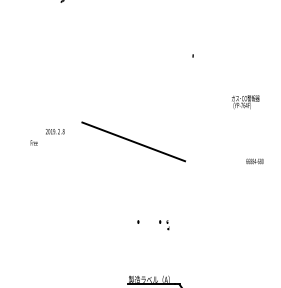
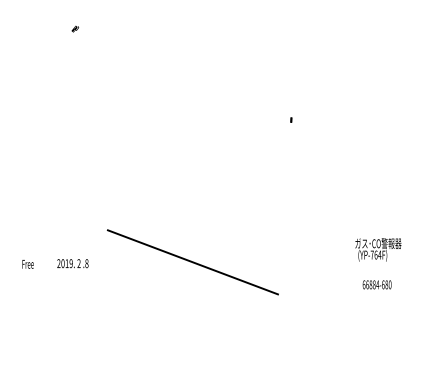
text: (245, 102) -> (378, 250), moved
text: (55, 131) -> (73, 263), moved
text: (254, 161) -> (376, 284), moved

